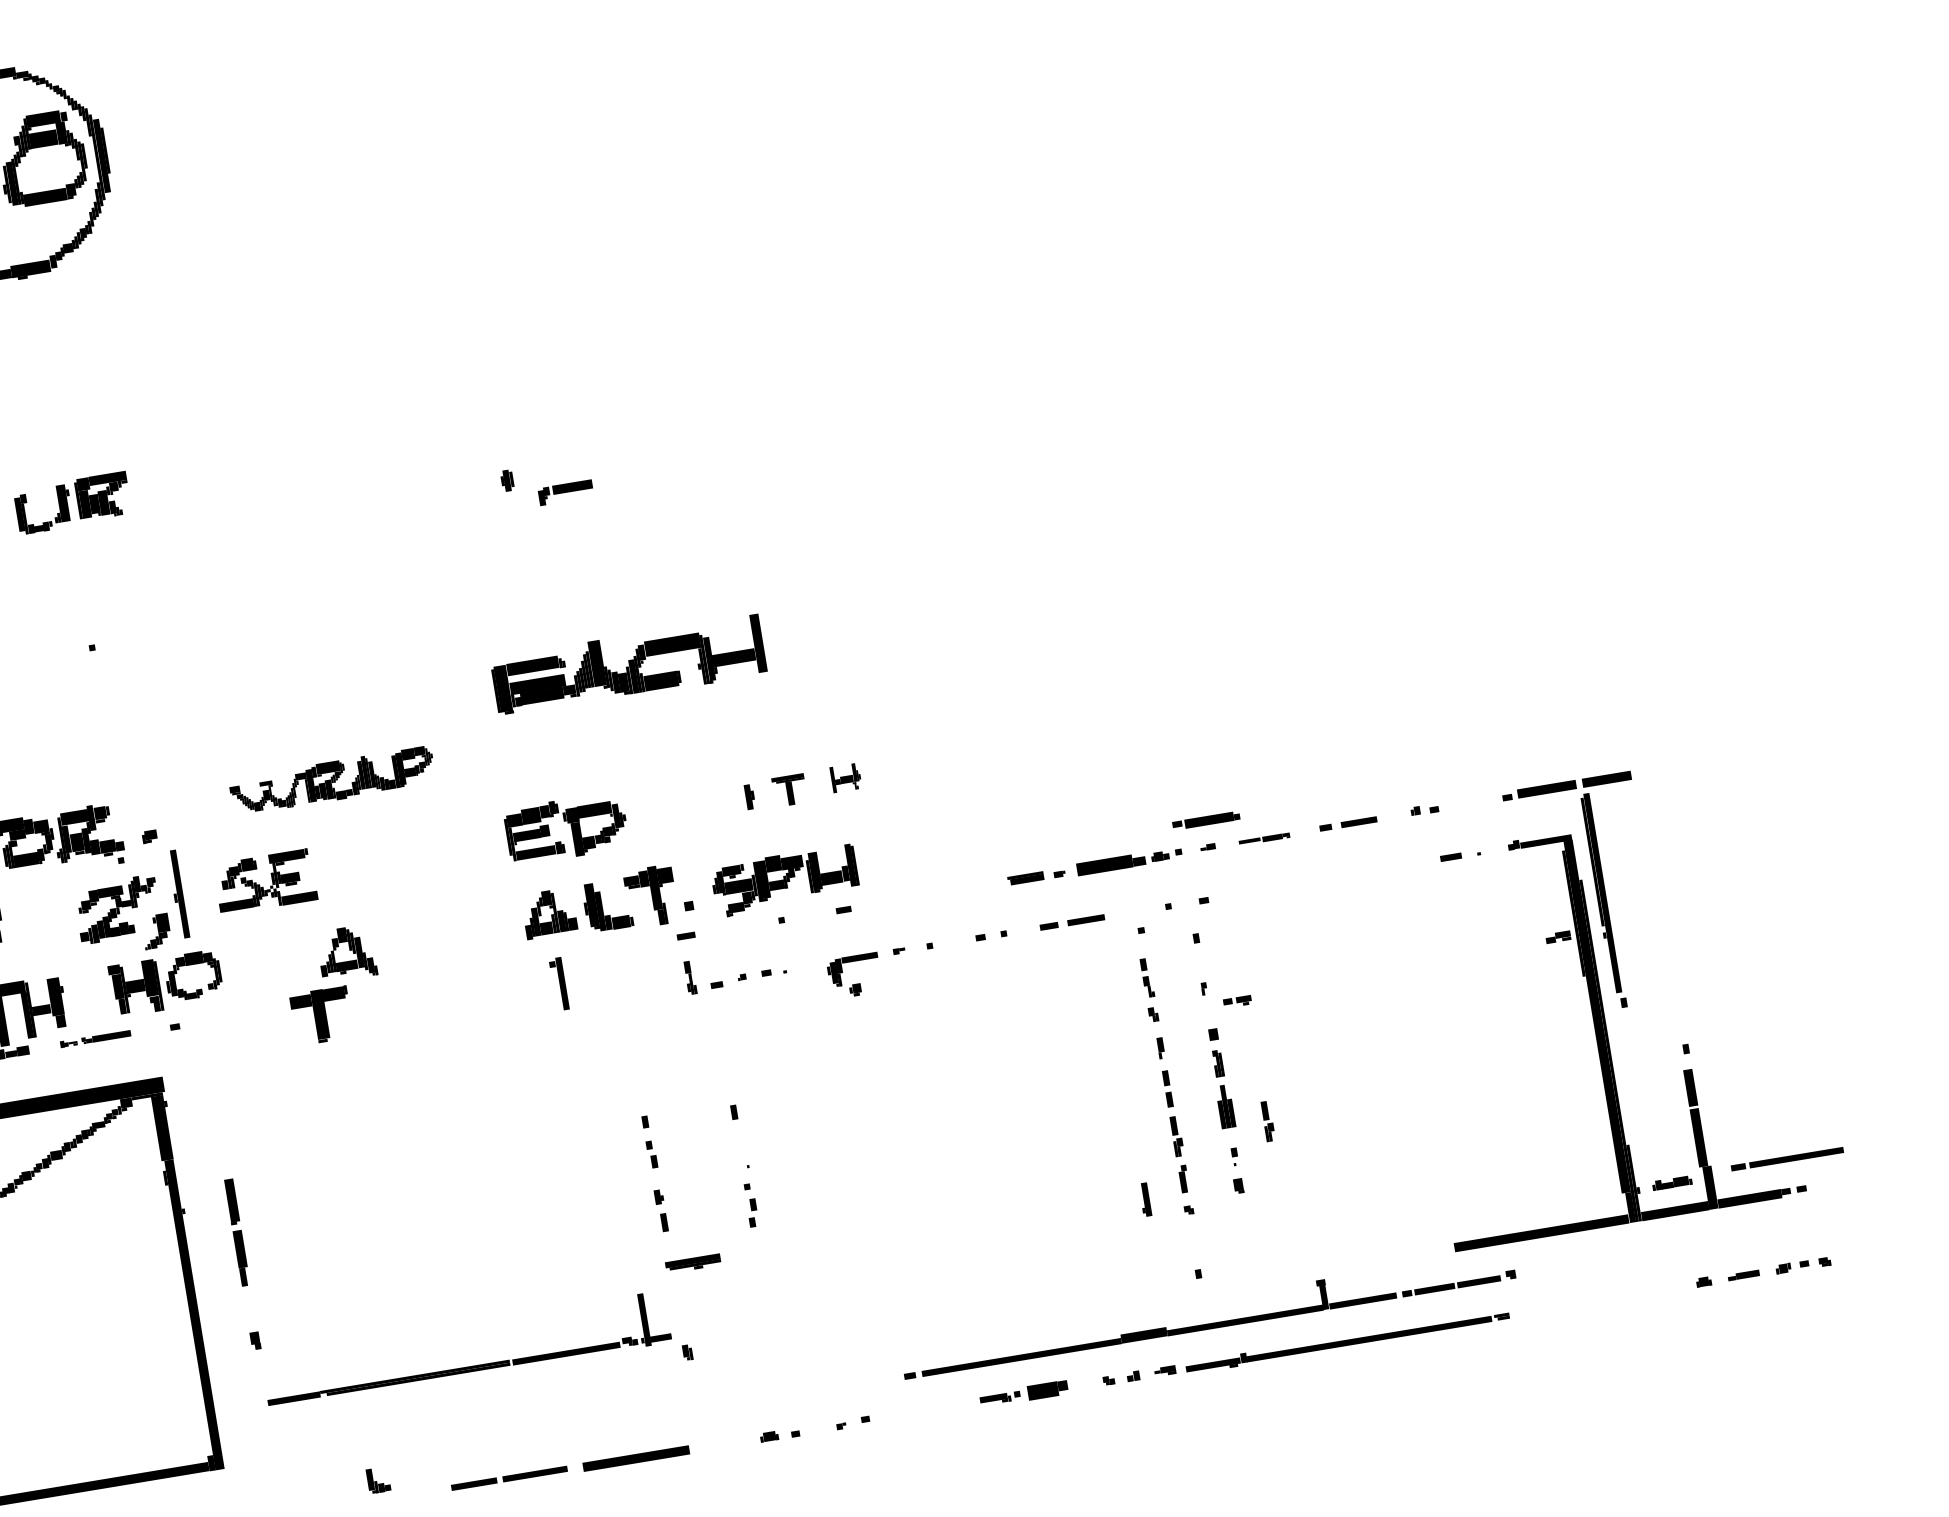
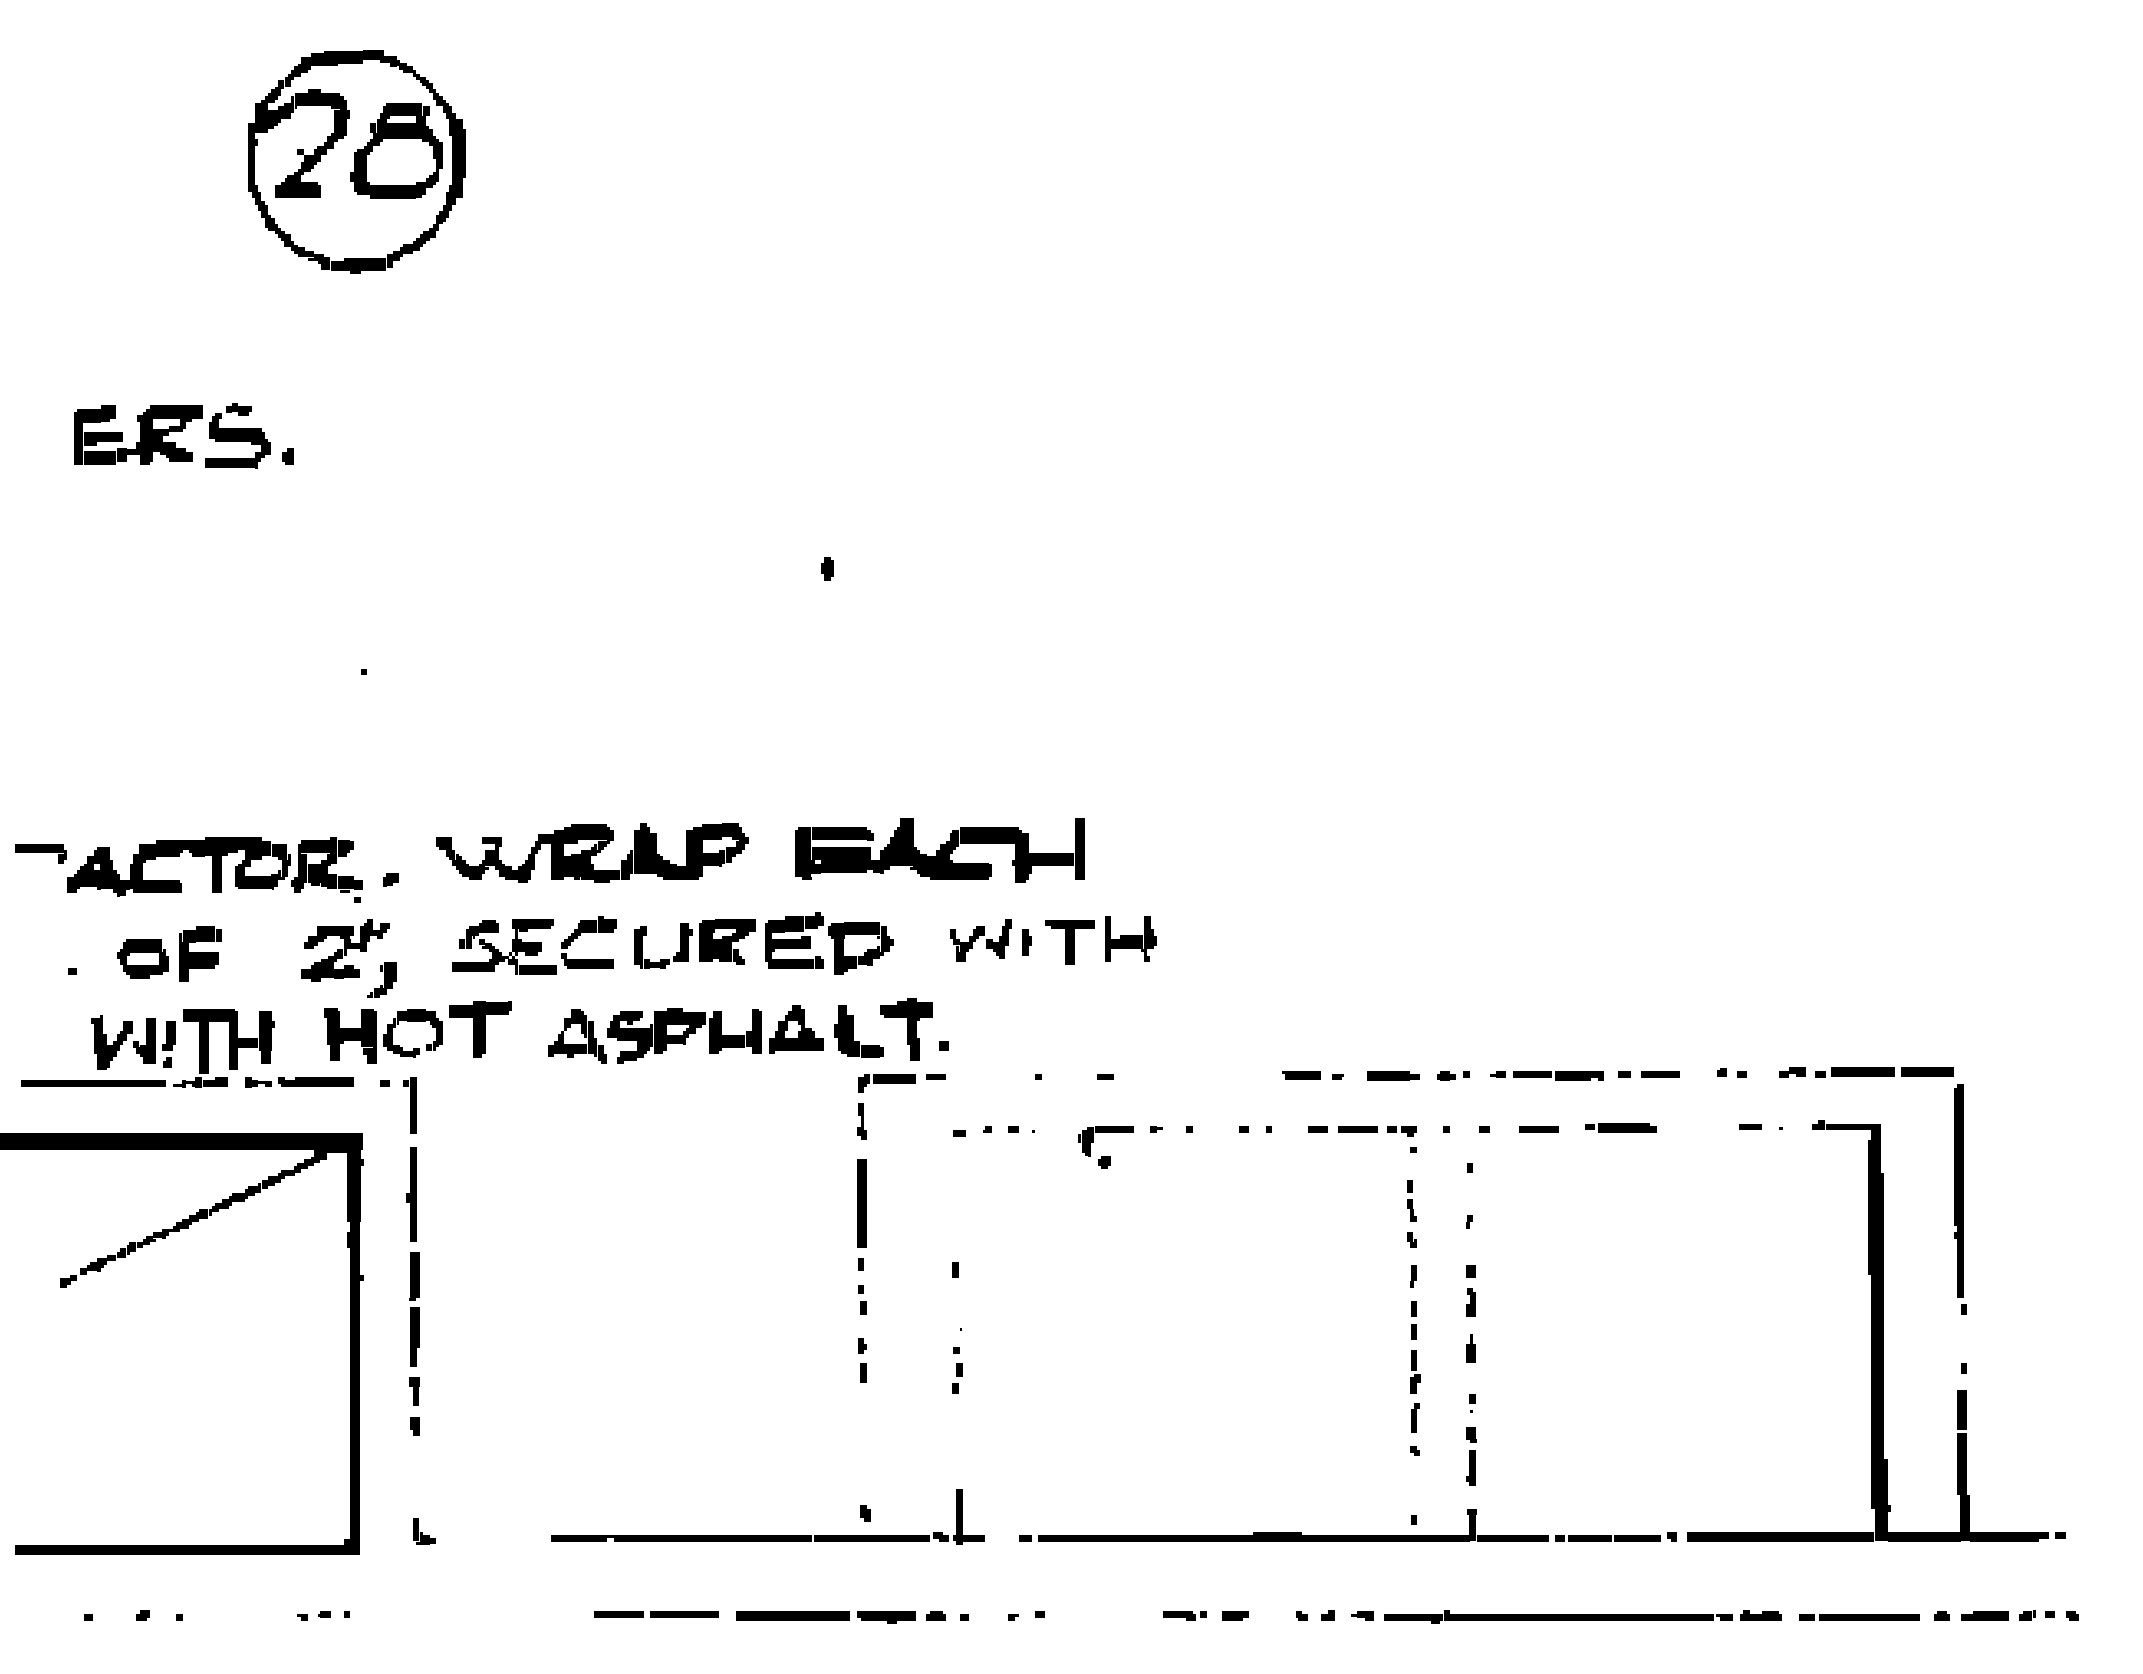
part: (565, 492) -> (886, 1083), moved
part: (72, 502) -> (694, 943), moved
part: (628, 666) -> (939, 850), moved
part: (845, 777) -> (1130, 938), size x1.67
part: (332, 780) -> (592, 852), size x1.43
part: (789, 790) -> (1069, 942), size x1.43
part: (706, 802) -> (980, 940), added
part: (1205, 820) -> (1620, 1127), moved
part: (1264, 838) -> (1558, 1075), size x1.67
part: (341, 855) -> (588, 932), added
part: (1111, 864) -> (1393, 1075), size x0.71
part: (785, 880) -> (684, 1035), moved
line: (1254, 892) -> (1538, 1129), added
part: (178, 894) -> (411, 1194), moved
part: (1604, 901) -> (1960, 1199), moved
part: (1558, 937) -> (1792, 1072), moved
part: (689, 978) -> (861, 1121), moved
part: (559, 984) -> (409, 1105), moved
part: (1236, 1002) -> (1401, 1131), moved
part: (321, 1016) -> (480, 1029), moved
part: (95, 1039) -> (299, 1082), size x1.43
line: (636, 1065) -> (861, 1203), added
part: (1224, 1106) -> (1470, 1348), size x0.62
part: (1268, 1120) -> (1513, 1371), removed
part: (1787, 1159) -> (1859, 1617), moved
part: (1671, 1183) -> (1760, 1615), moved
part: (1144, 1199) -> (1470, 1467), moved
part: (693, 1263) -> (886, 1617), moved
part: (1743, 1275) -> (1984, 1615), size x1.43
part: (249, 1308) -> (414, 1391), added
part: (1209, 1323) -> (1347, 1535), moved
part: (468, 1366) -> (767, 1535), moved
part: (1047, 1390) -> (1235, 1615), size x0.62
part: (378, 1480) -> (424, 1531), moved

